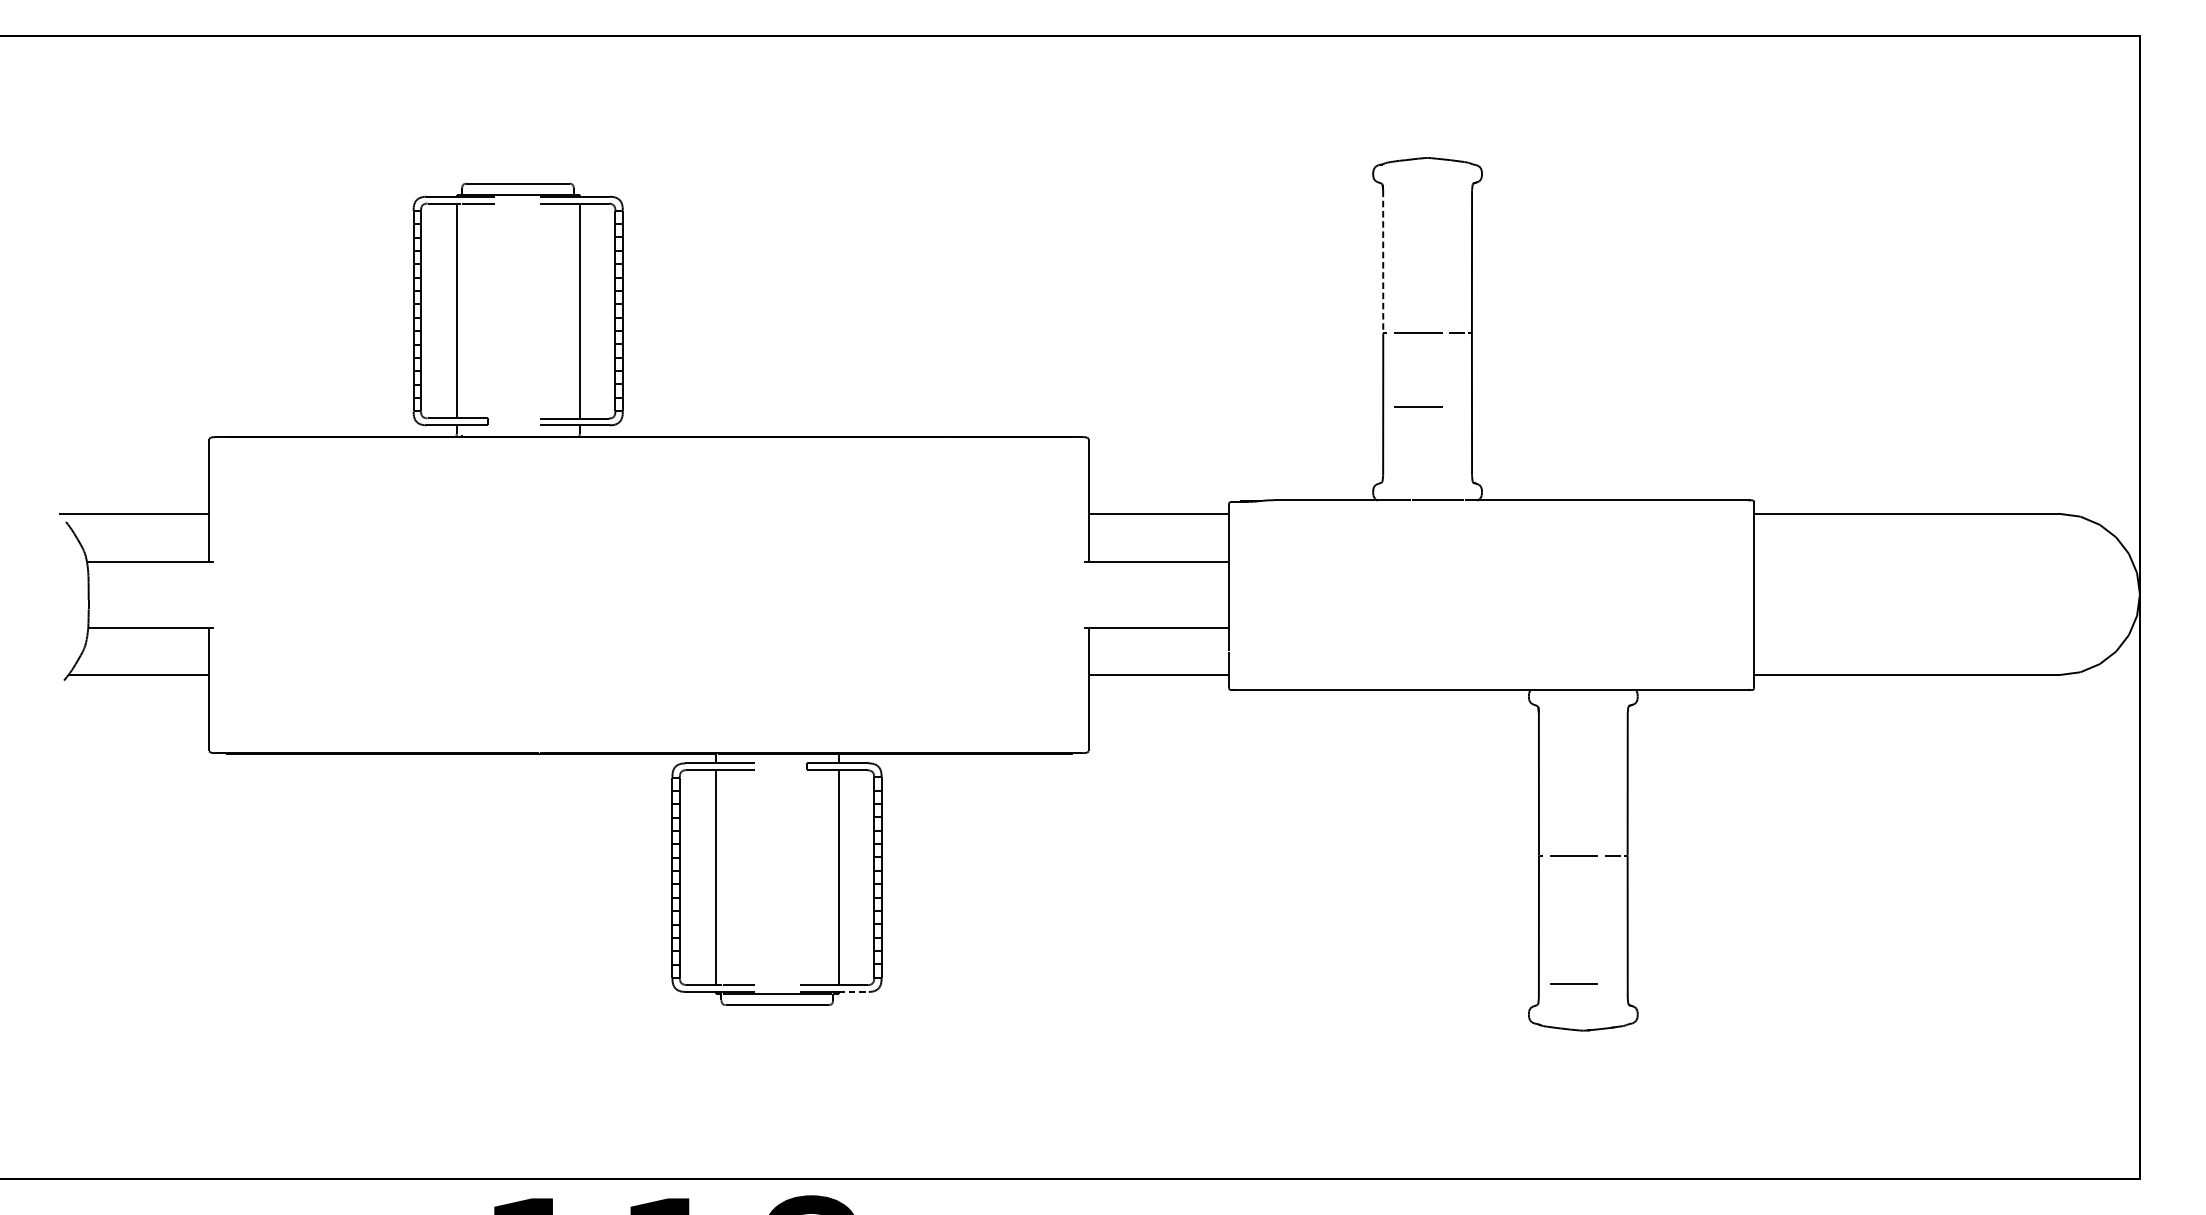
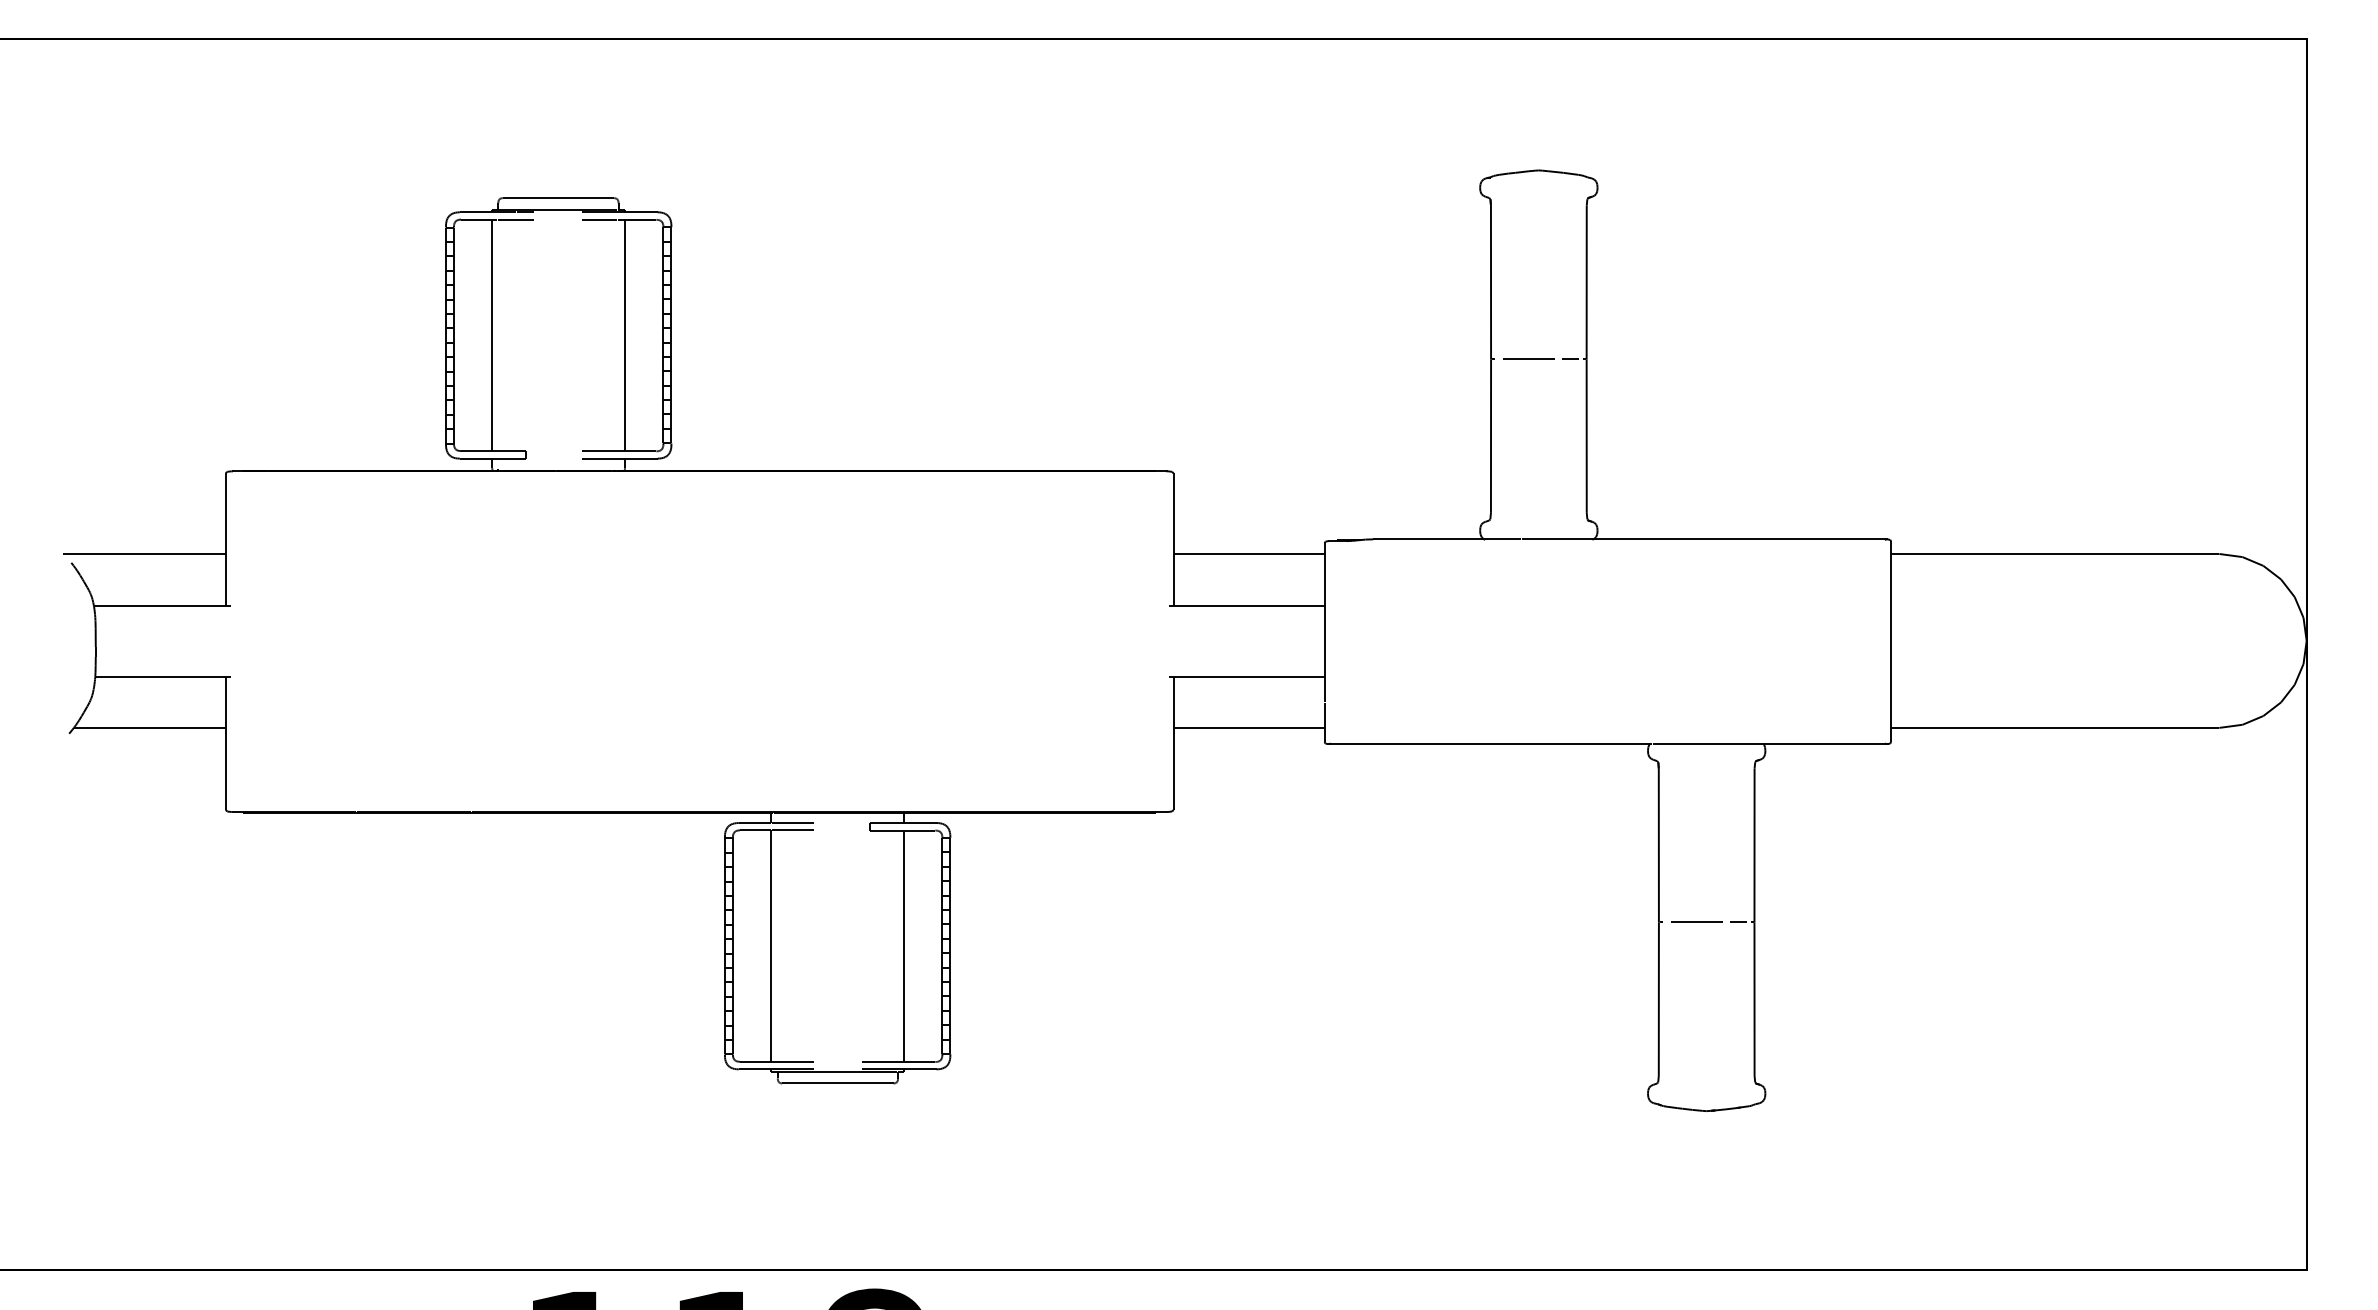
line: (1383, 261) -> (1491, 282), dashed -> solid
line: (1417, 406) -> (1528, 438), removed
line: (1573, 983) -> (1696, 1060), removed
line: (853, 992) -> (920, 1069), dashed -> solid

